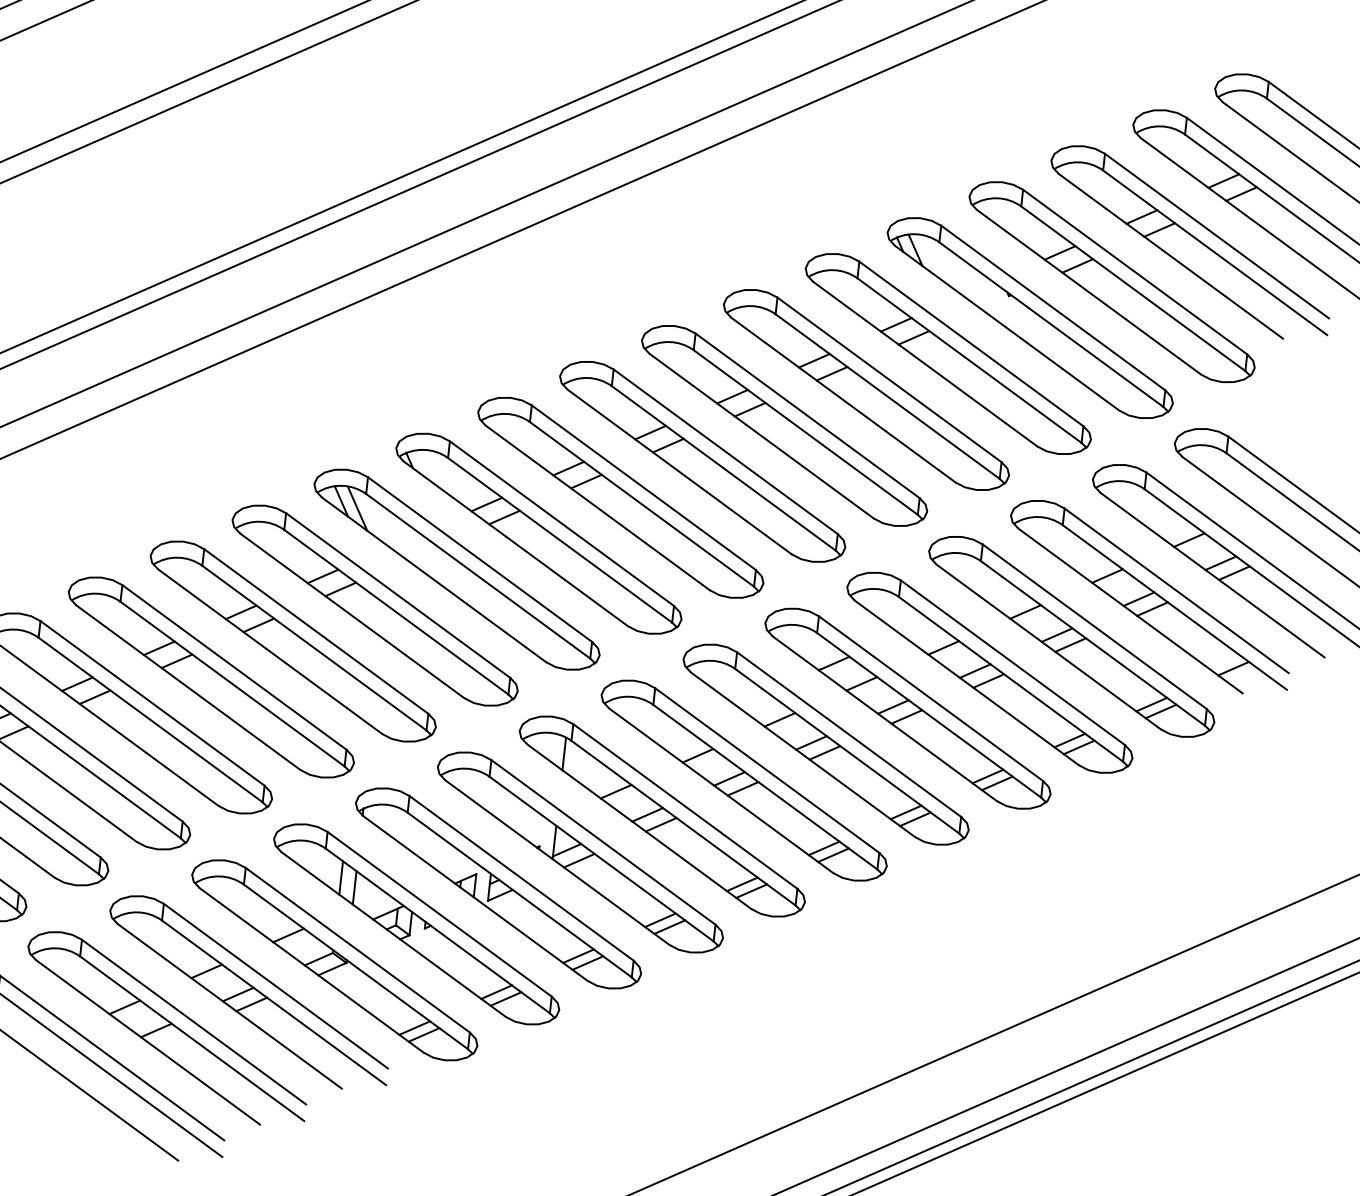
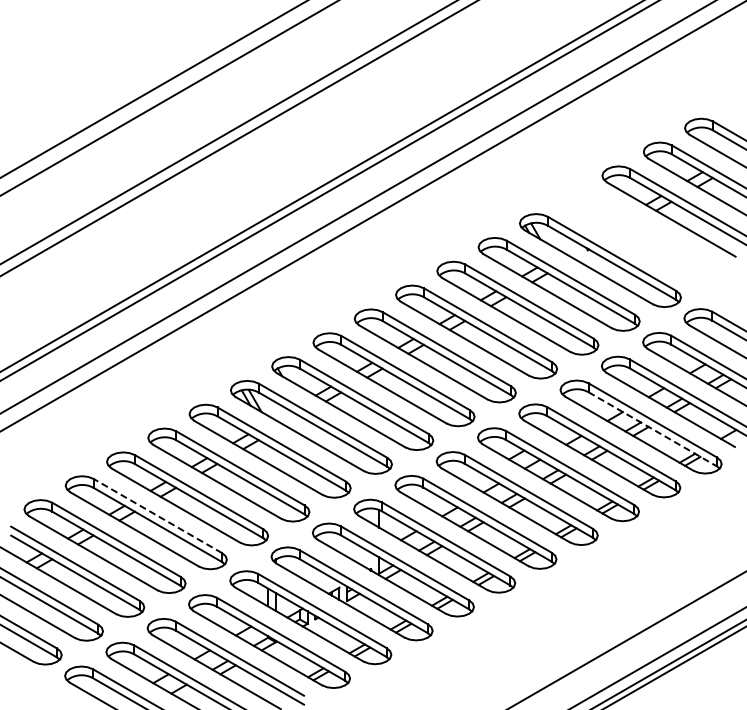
part: (1111, 281) -> (641, 236), removed
line: (1094, 643) -> (653, 429), solid -> dashed
line: (151, 702) -> (157, 515), solid -> dashed

